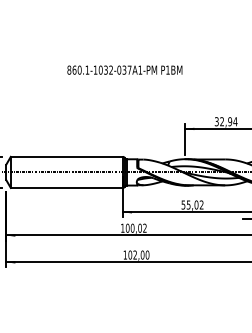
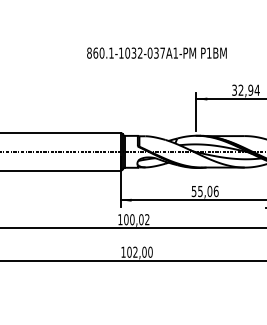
text: (124, 69) -> (156, 52), moved
text: (201, 204) -> (215, 190), 55,02 -> 55,06

